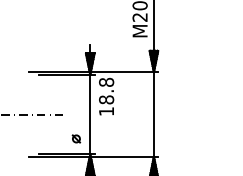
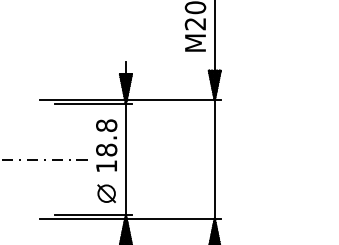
text: (106, 96) -> (106, 145), moved
part: (76, 138) -> (106, 193), size x1.67

